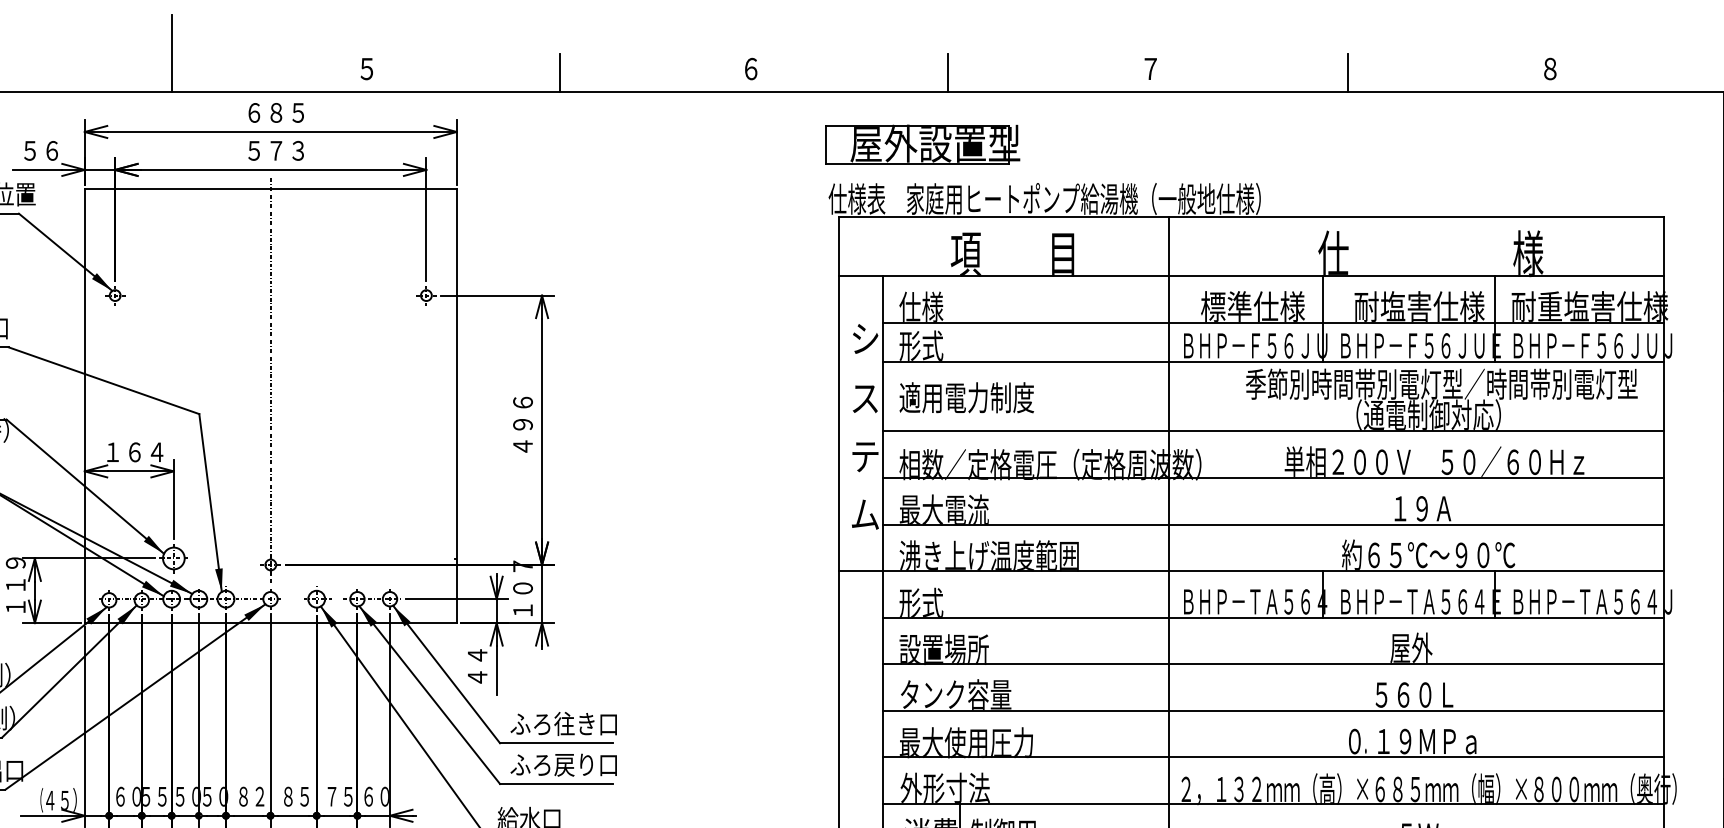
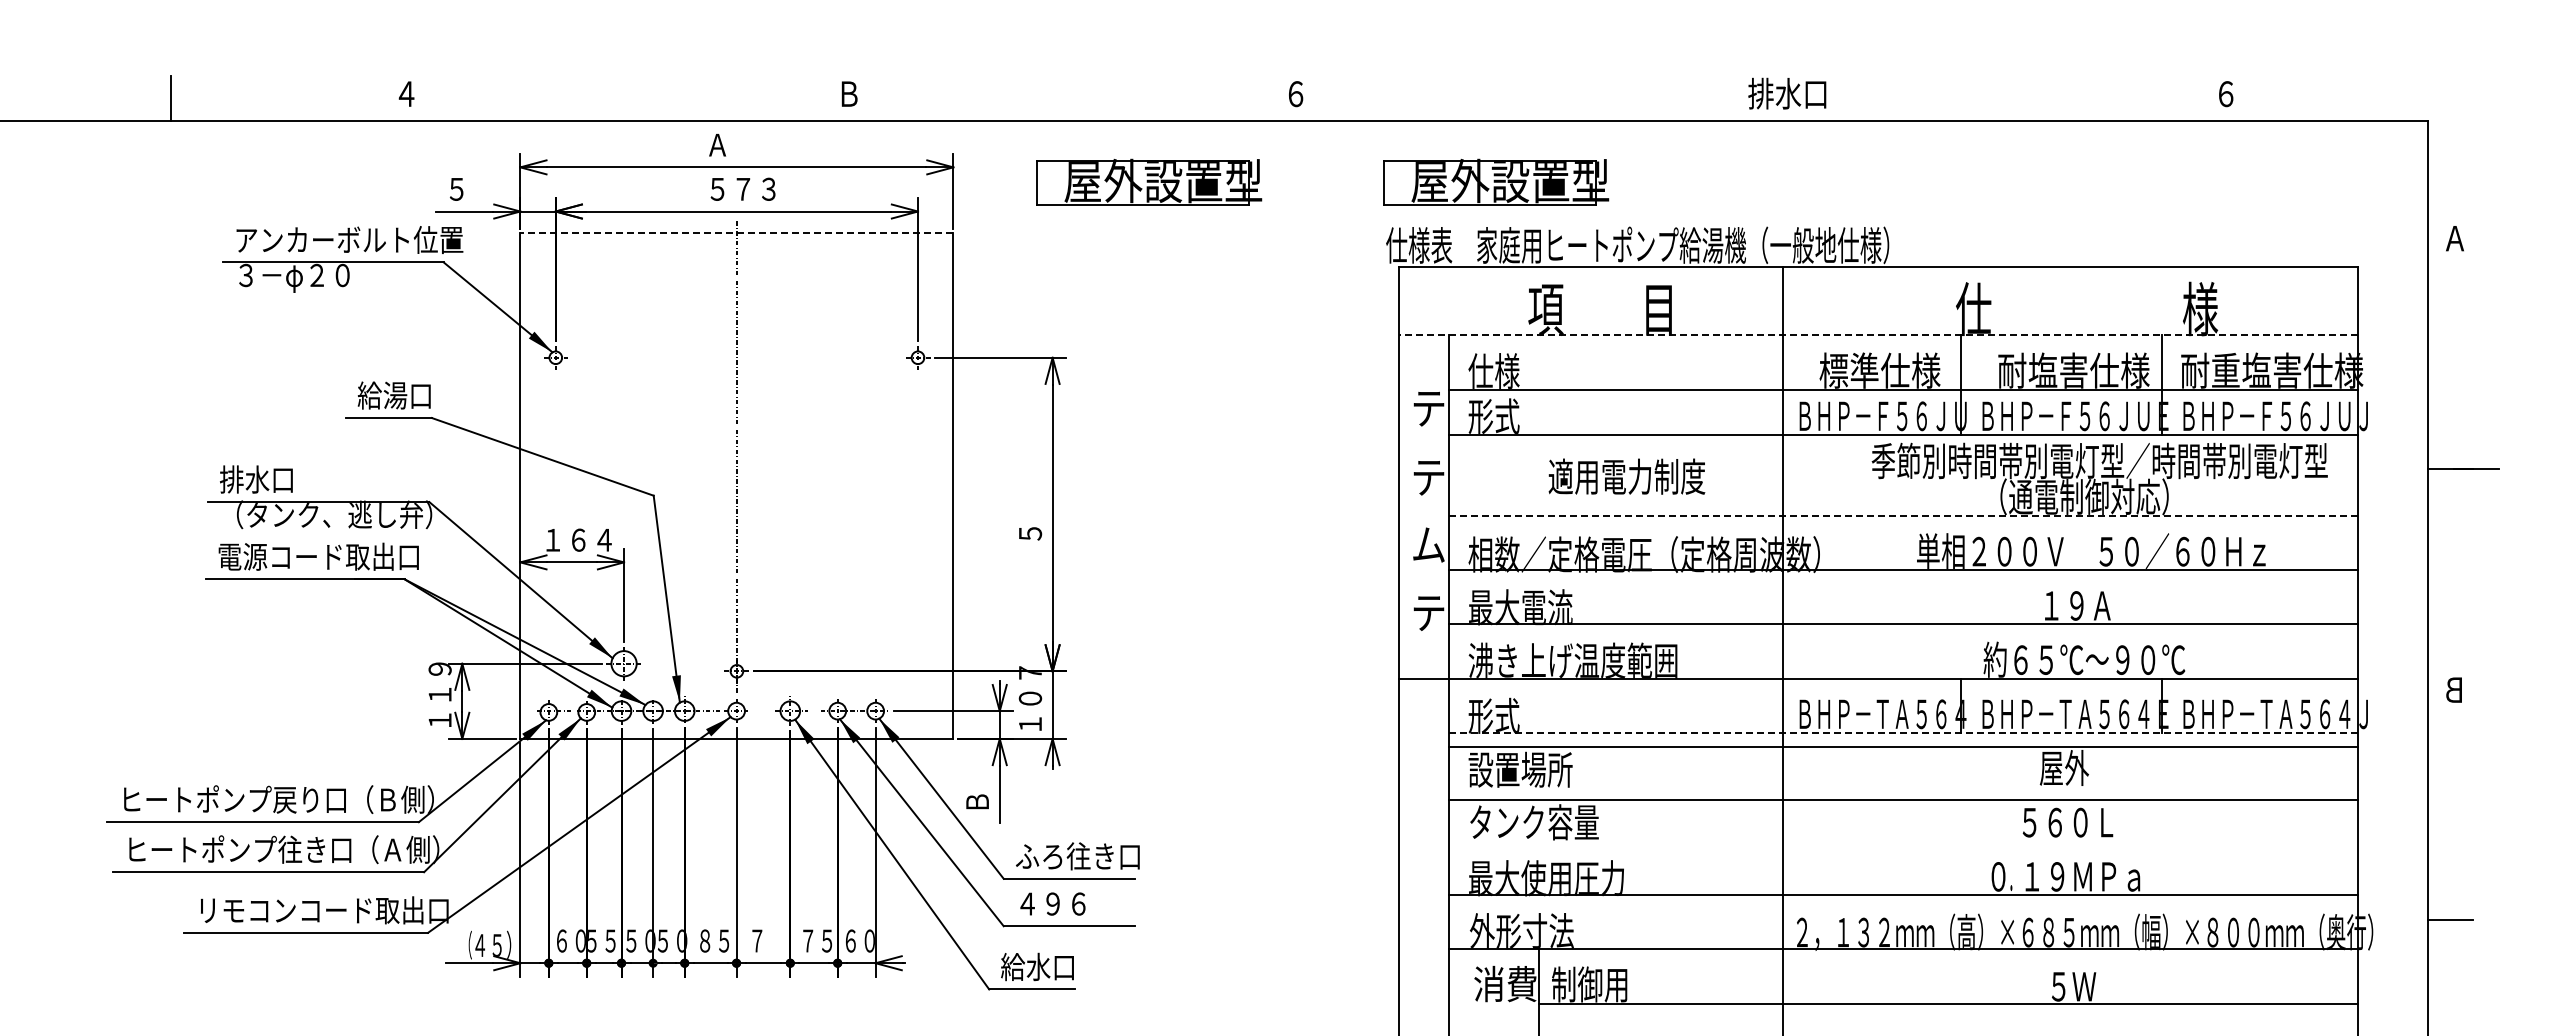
line: (172, 53) -> (622, 75), removed
text: (1173, 68) -> (1787, 93), ７ -> 排水口
text: (1549, 68) -> (2225, 93), ８ -> ６
text: (367, 69) -> (849, 94), ５ -> Ｂ
line: (560, 72) -> (1073, 98), removed
line: (948, 72) -> (1525, 98), removed
line: (1347, 72) -> (1990, 98), removed
text: (275, 112) -> (742, 144), ６８５ -> Ａ
part: (625, 144) -> (1149, 181), added
text: (52, 150) -> (482, 188), ５６ -> ５
line: (270, 188) -> (736, 233), solid -> dashed
line: (1251, 276) -> (1878, 335), solid -> dashed
text: (865, 339) -> (1428, 408), シ -> テ
text: (966, 397) -> (1626, 476), moved
text: (865, 399) -> (1428, 478), ス -> テ
text: (523, 424) -> (1030, 507), ４９６ -> ５
line: (1273, 431) -> (1903, 515), solid -> dashed
text: (865, 456) -> (1428, 545), テ -> ム
text: (865, 514) -> (1428, 612), ム -> テ
line: (1273, 617) -> (1903, 732), solid -> dashed
line: (1273, 663) -> (1903, 746), moved
text: (477, 666) -> (977, 789), ４４ -> Ｂ
line: (1273, 711) -> (1903, 800), moved
text: (563, 765) -> (1077, 904), ふろ戻り口 -> ４９６
text: (260, 796) -> (724, 940), ８２ -> ８５
text: (296, 796) -> (766, 940), ８５ -> ７

